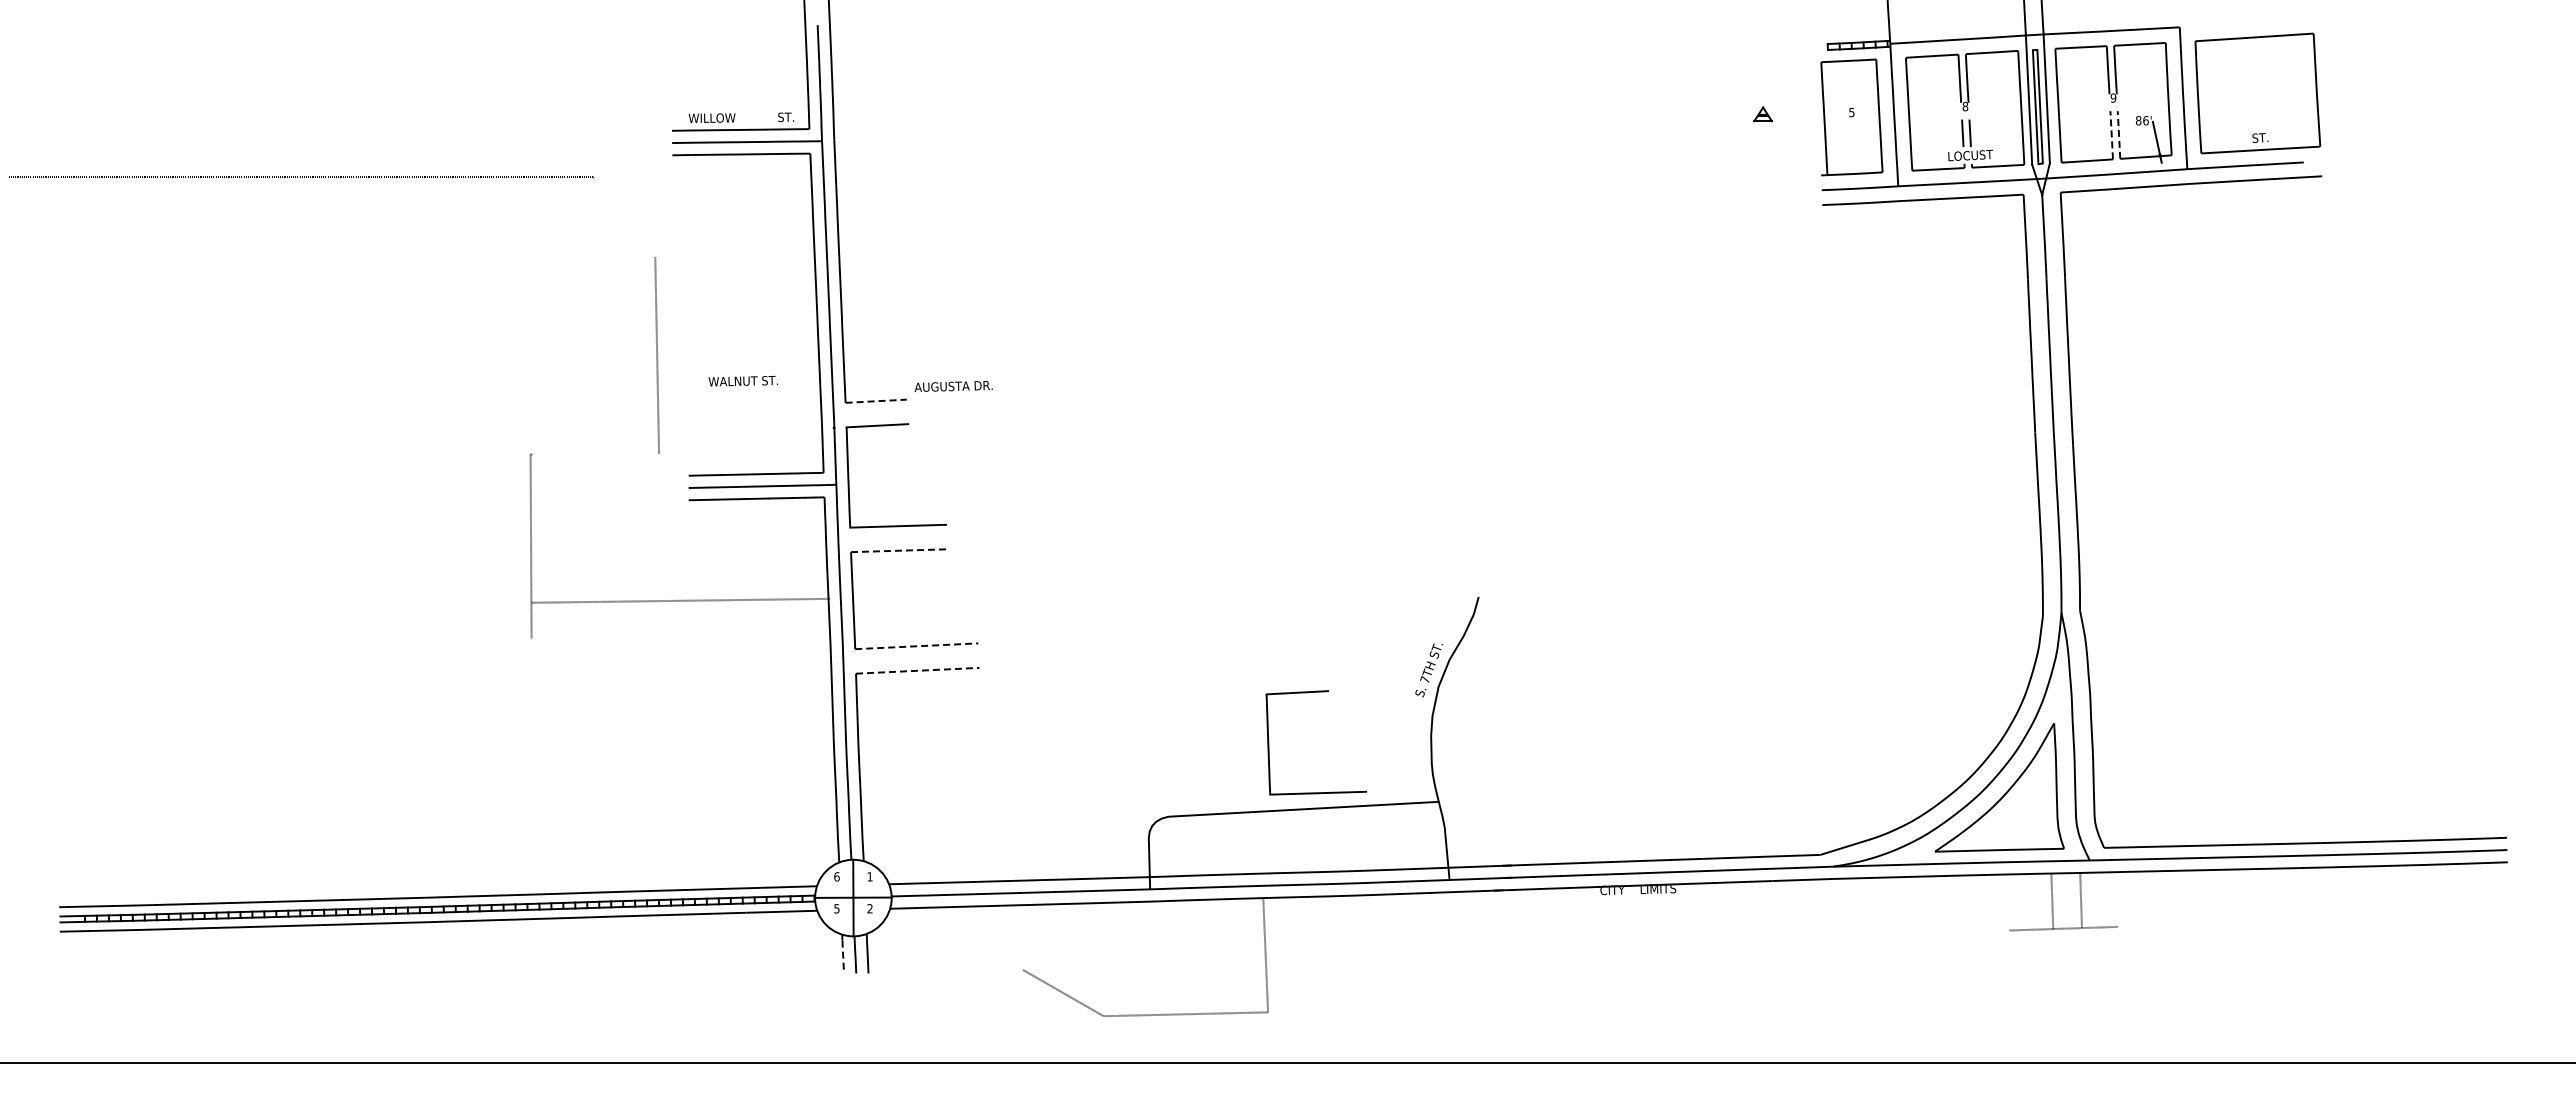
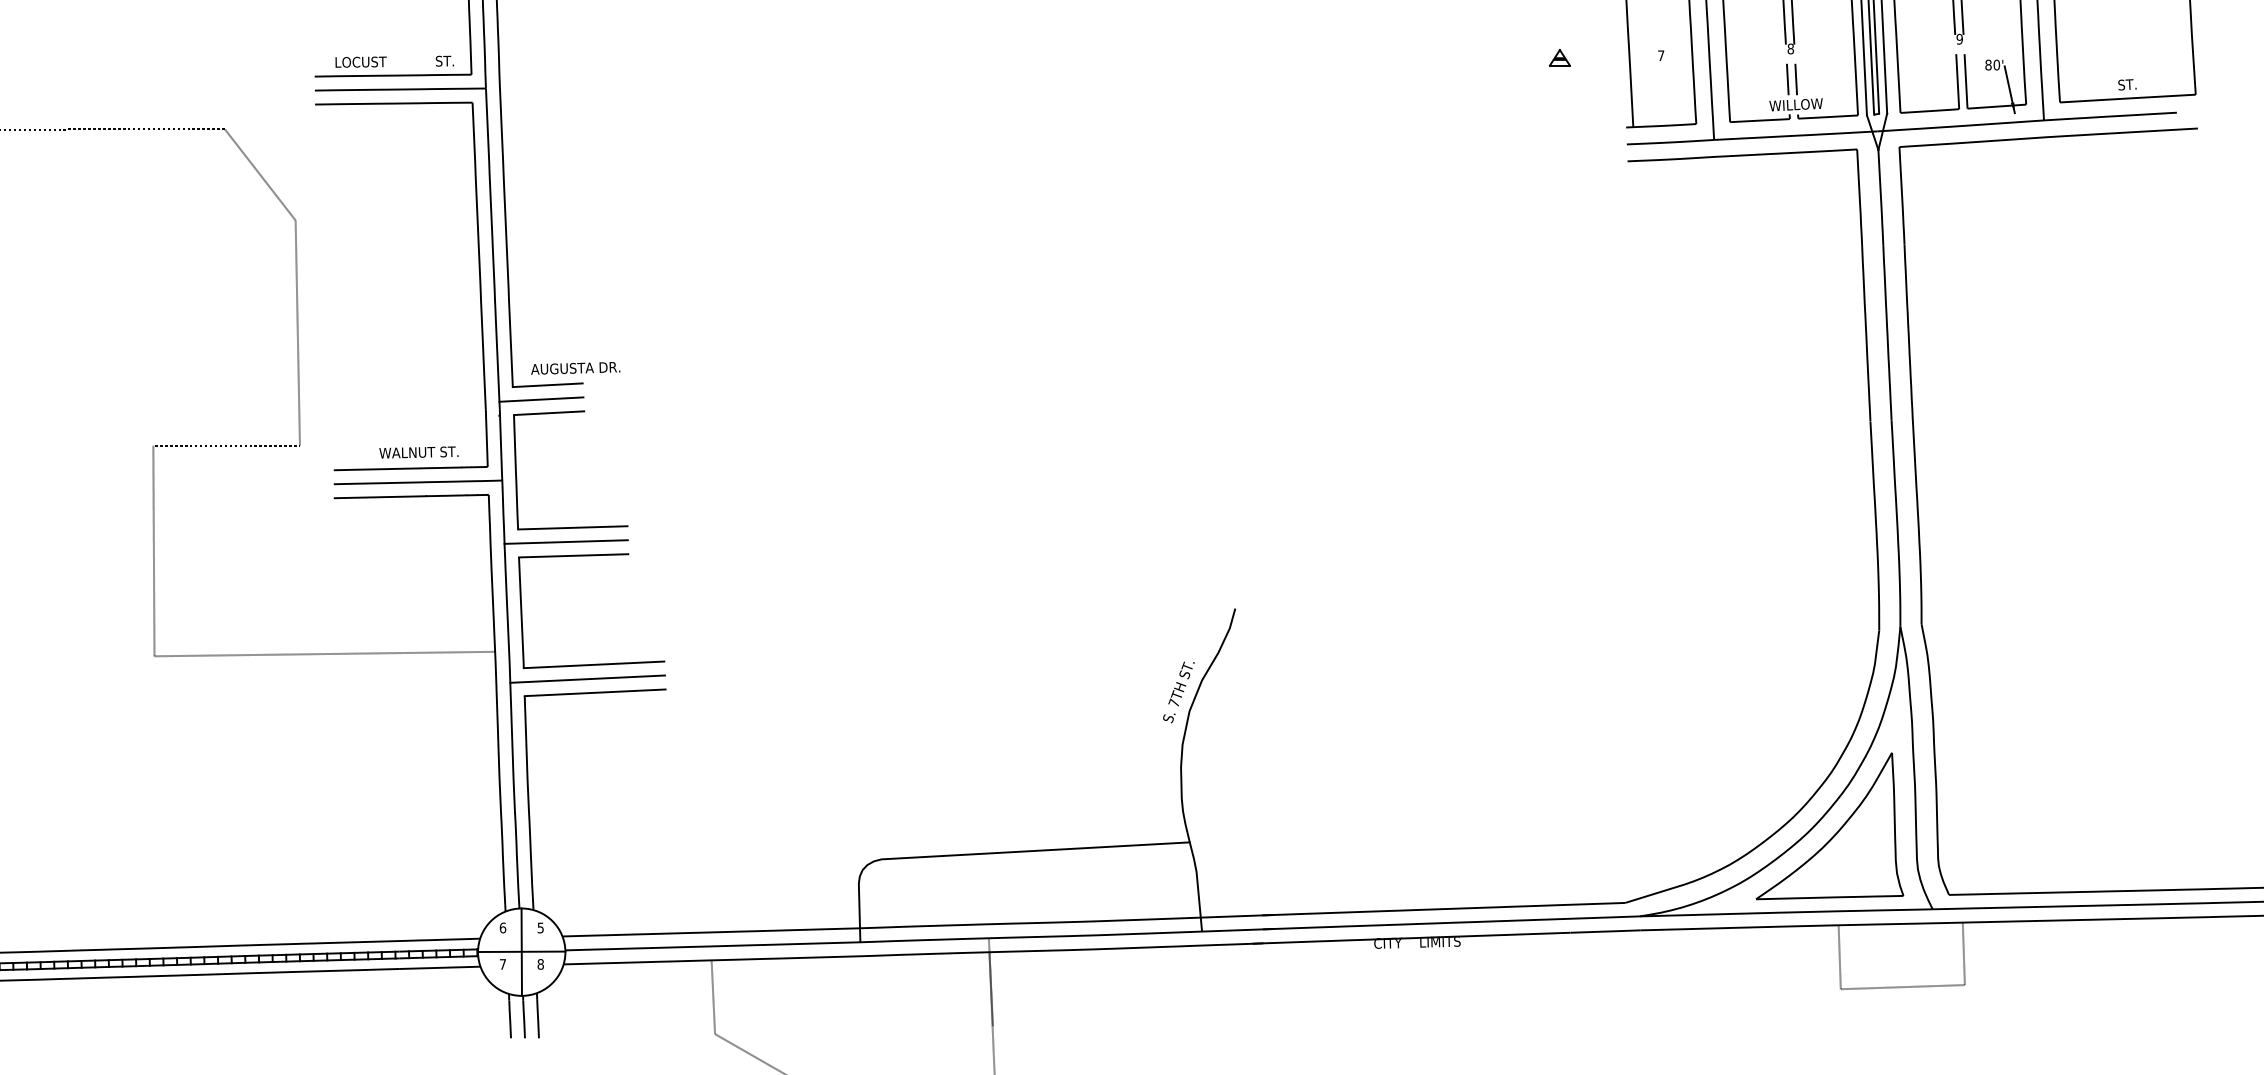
text: (1851, 112) -> (1660, 55), 5 -> 7
text: (711, 118) -> (359, 62), WILLOW -> LOCUST
text: (2145, 120) -> (1996, 64), 86' -> 80'
line: (2111, 134) -> (1957, 80), dashed -> solid
line: (2119, 135) -> (1966, 81), dashed -> solid
text: (1969, 155) -> (1795, 104), LOCUST -> WILLOW
line: (624, 216) -> (260, 174), added
text: (742, 381) -> (417, 452), moved
text: (953, 386) -> (575, 368), moved
line: (876, 401) -> (548, 385), dashed -> solid
line: (870, 413) -> (541, 399), added
line: (594, 454) -> (226, 445), added
line: (892, 538) -> (566, 541), added
line: (898, 550) -> (573, 555), dashed -> solid
line: (680, 600) -> (324, 653), moved
line: (916, 646) -> (593, 665), dashed -> solid
line: (910, 658) -> (586, 678), added
line: (917, 670) -> (594, 692), dashed -> solid
part: (1269, 742) -> (996, 774), removed
text: (869, 876) -> (540, 927), 1 -> 5
line: (2080, 900) -> (1963, 953), moved
line: (2052, 901) -> (1839, 957), moved
text: (836, 908) -> (502, 964), 5 -> 7
text: (869, 908) -> (540, 964), 2 -> 8
line: (1264, 924) -> (990, 982), added
line: (1020, 937) -> (712, 997), added
line: (843, 957) -> (510, 1020), dashed -> solid

